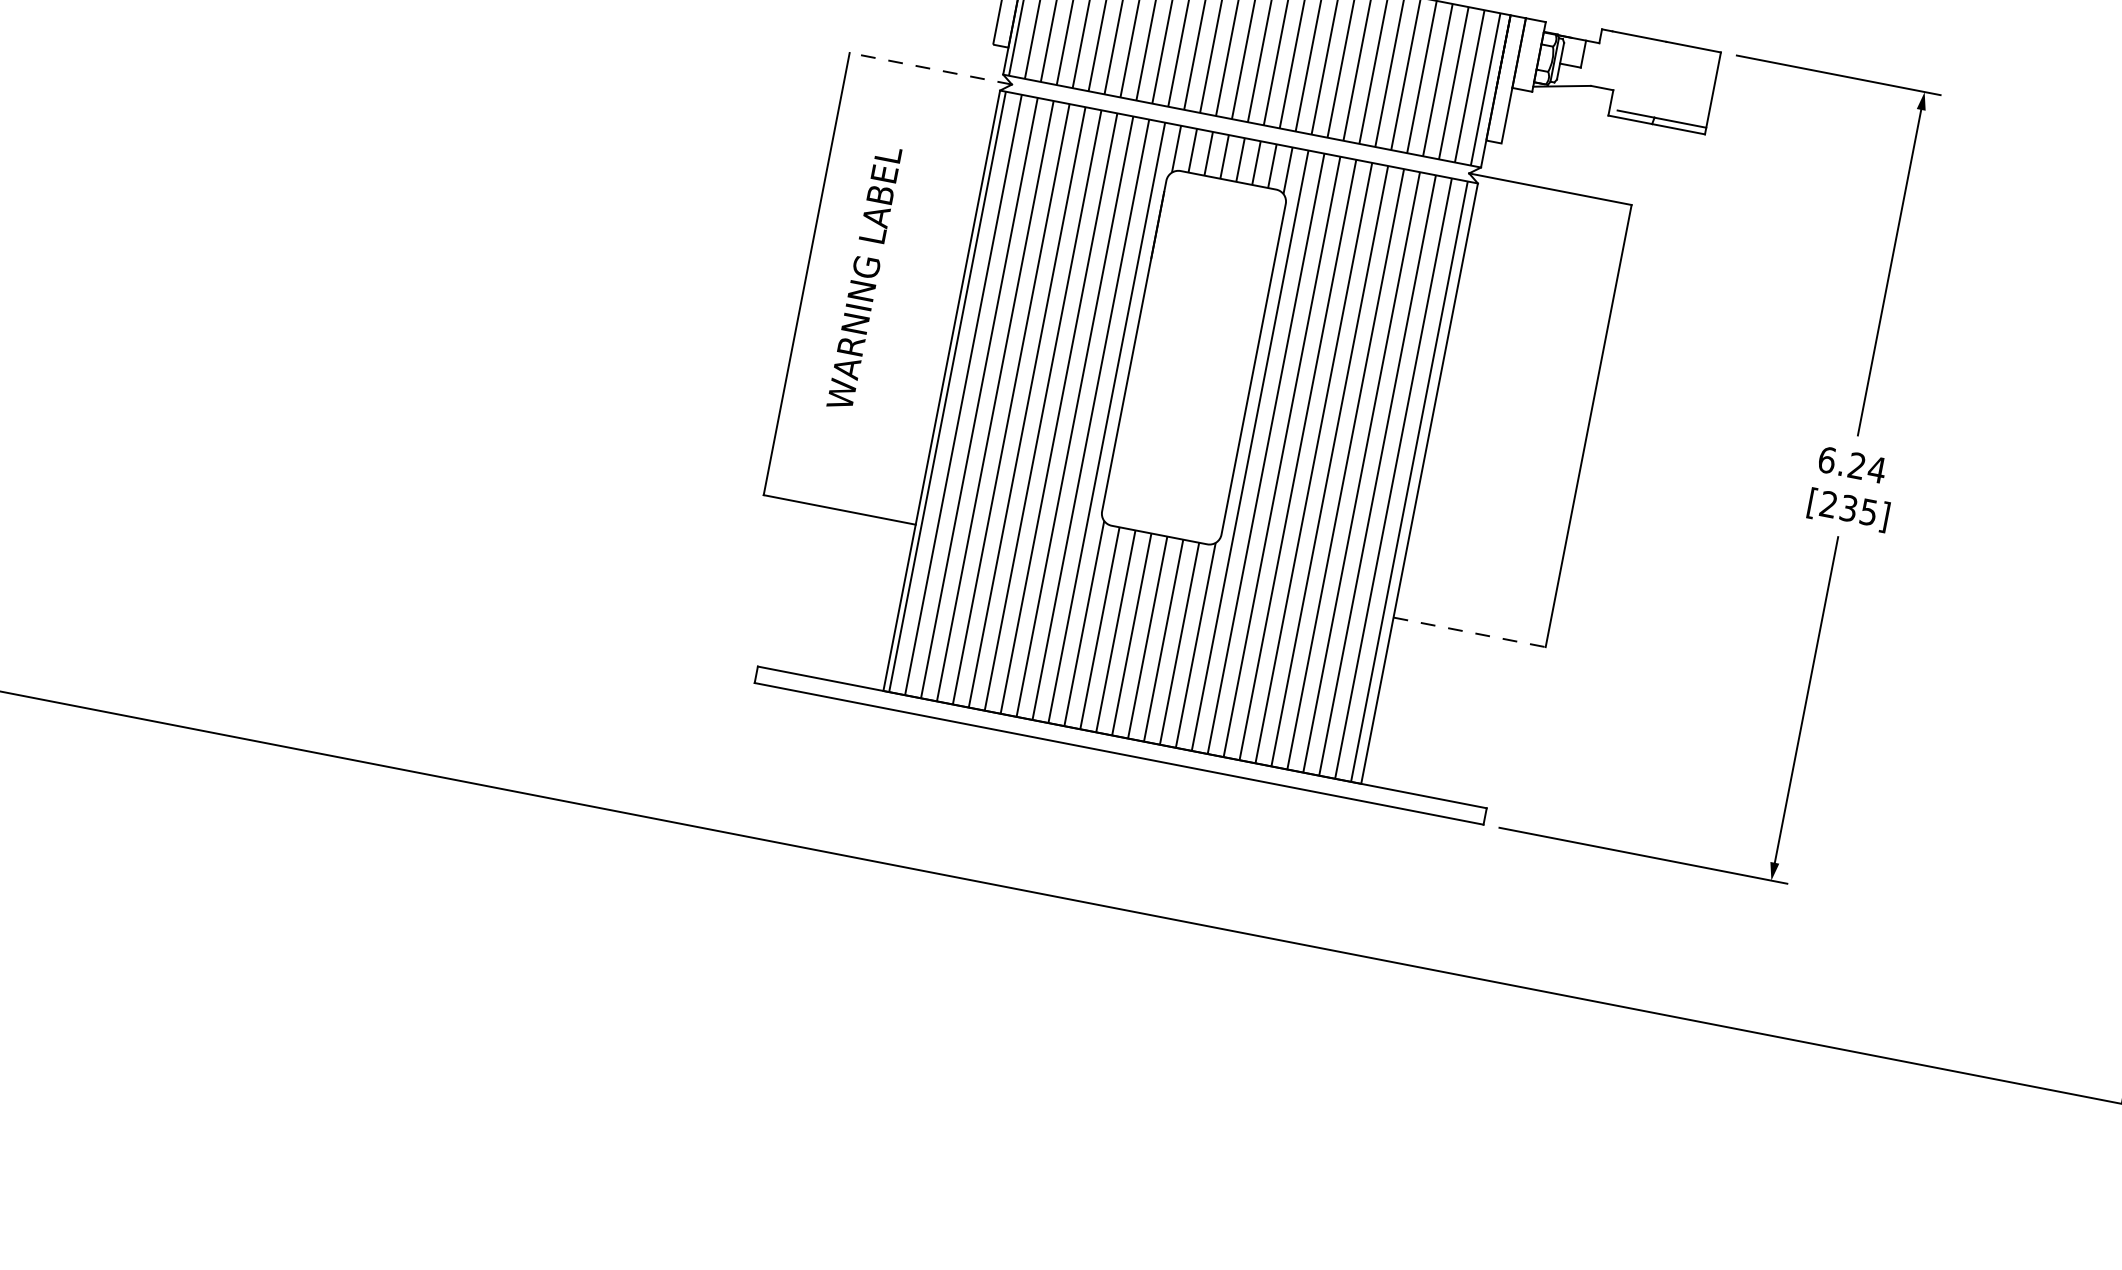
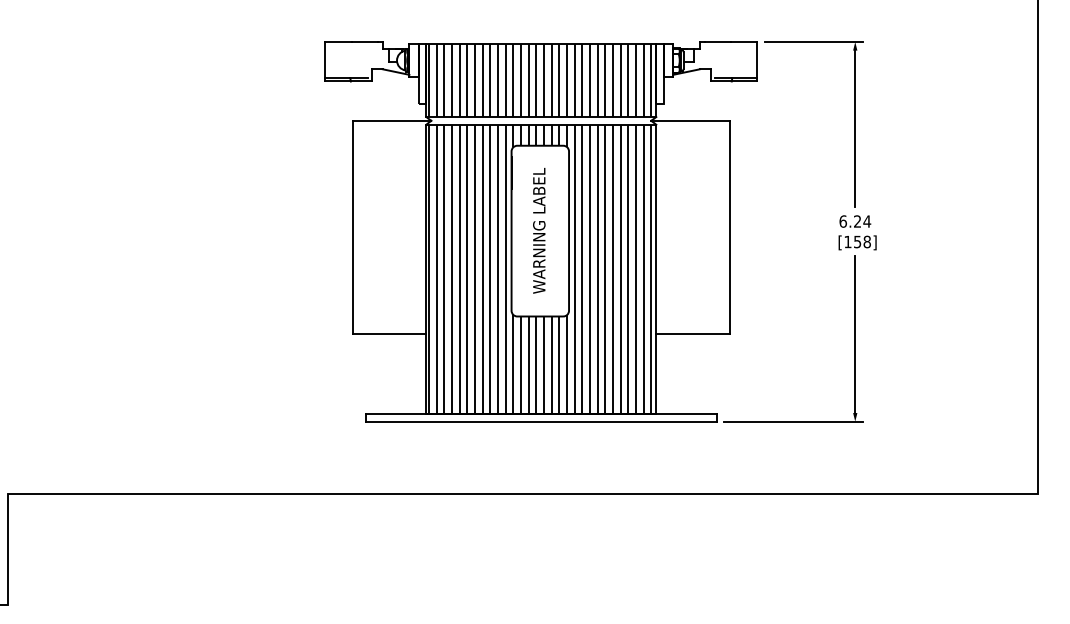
line: (929, 67) -> (391, 120), dashed -> solid
text: (865, 277) -> (539, 230), moved
text: (1848, 507) -> (857, 241), [235] -> [158]
line: (1468, 631) -> (692, 333), dashed -> solid

